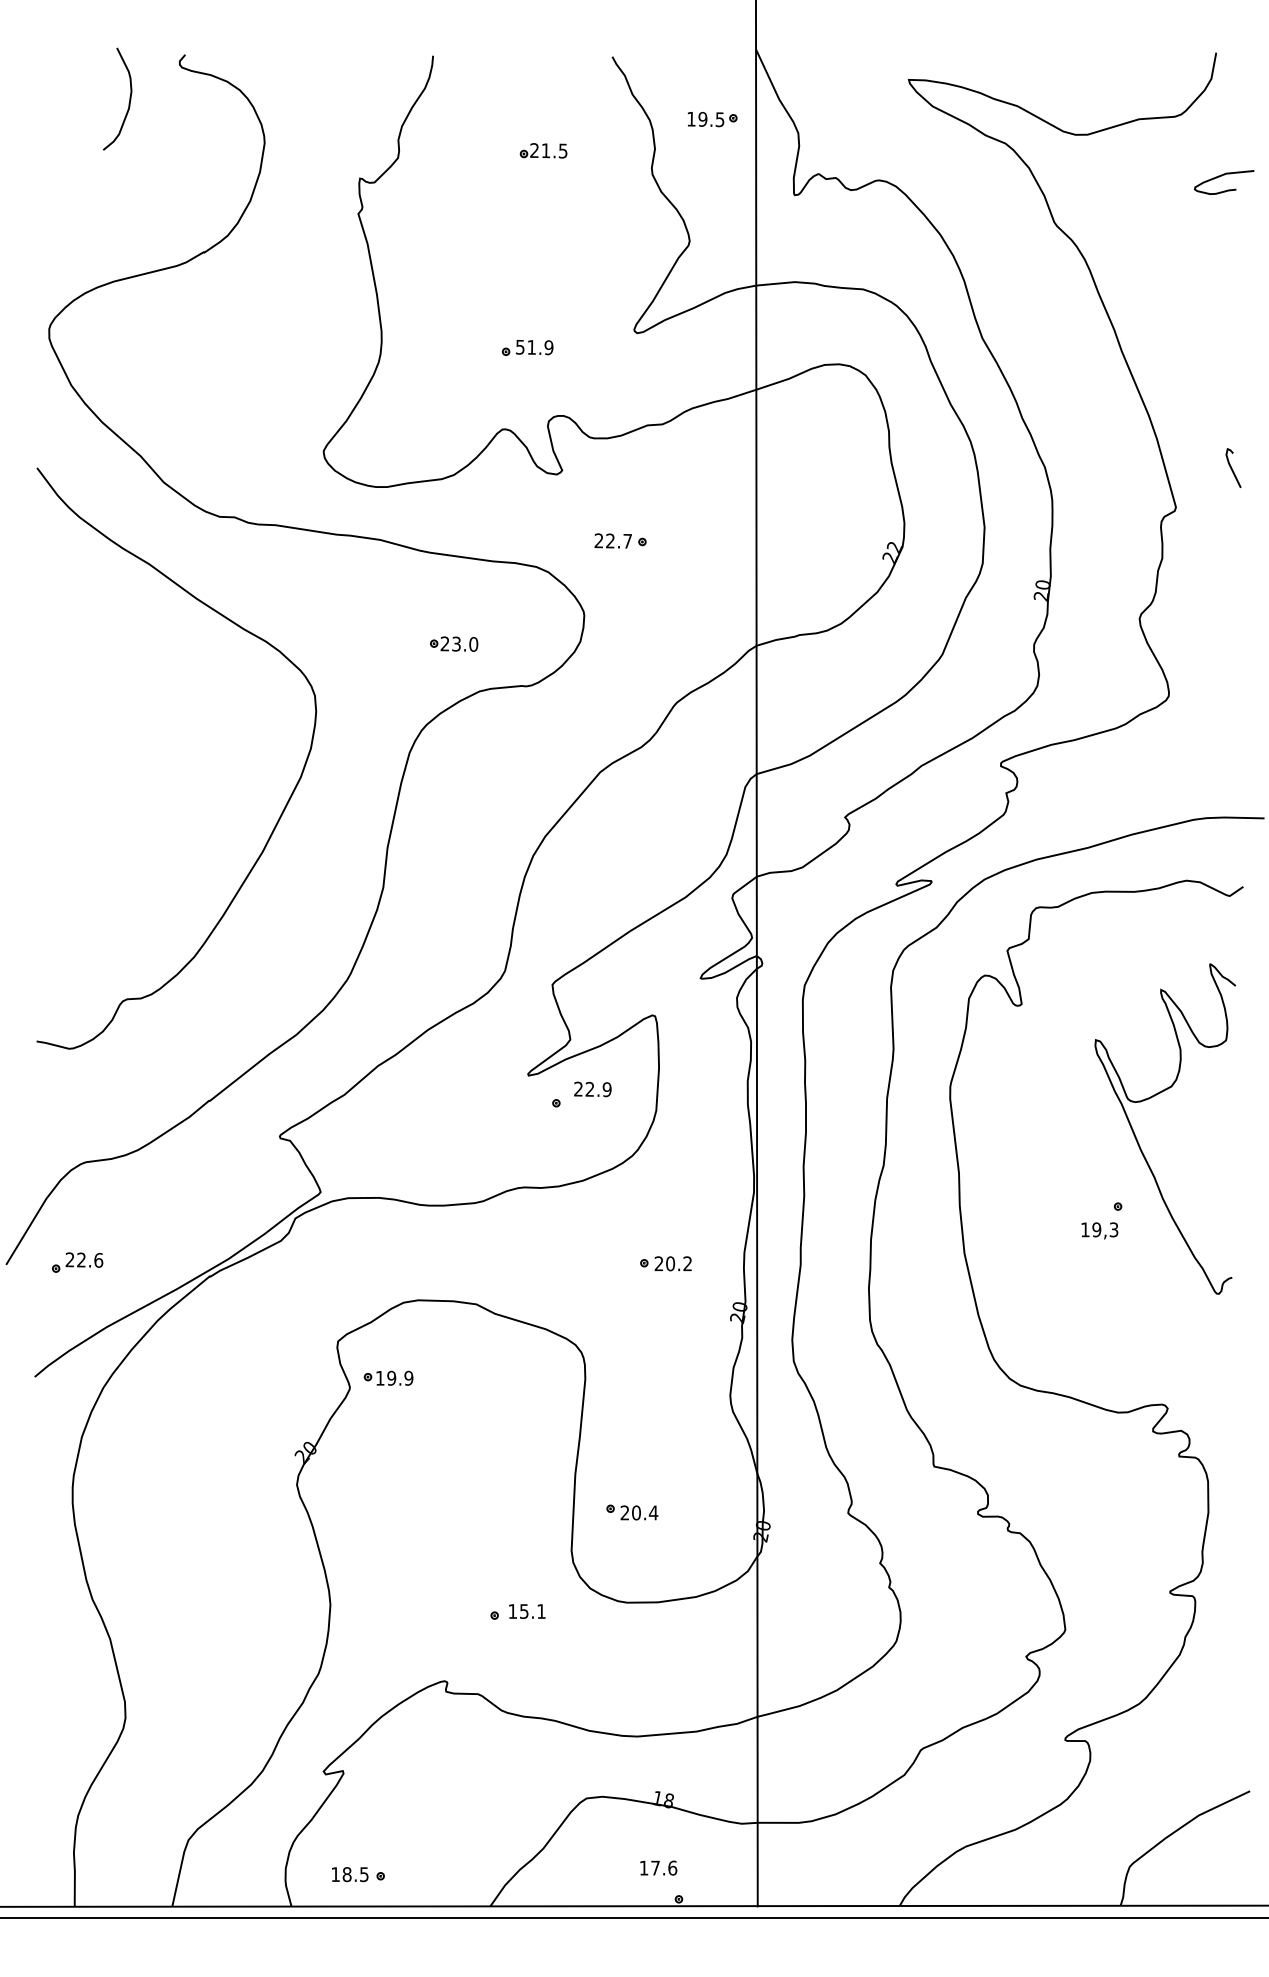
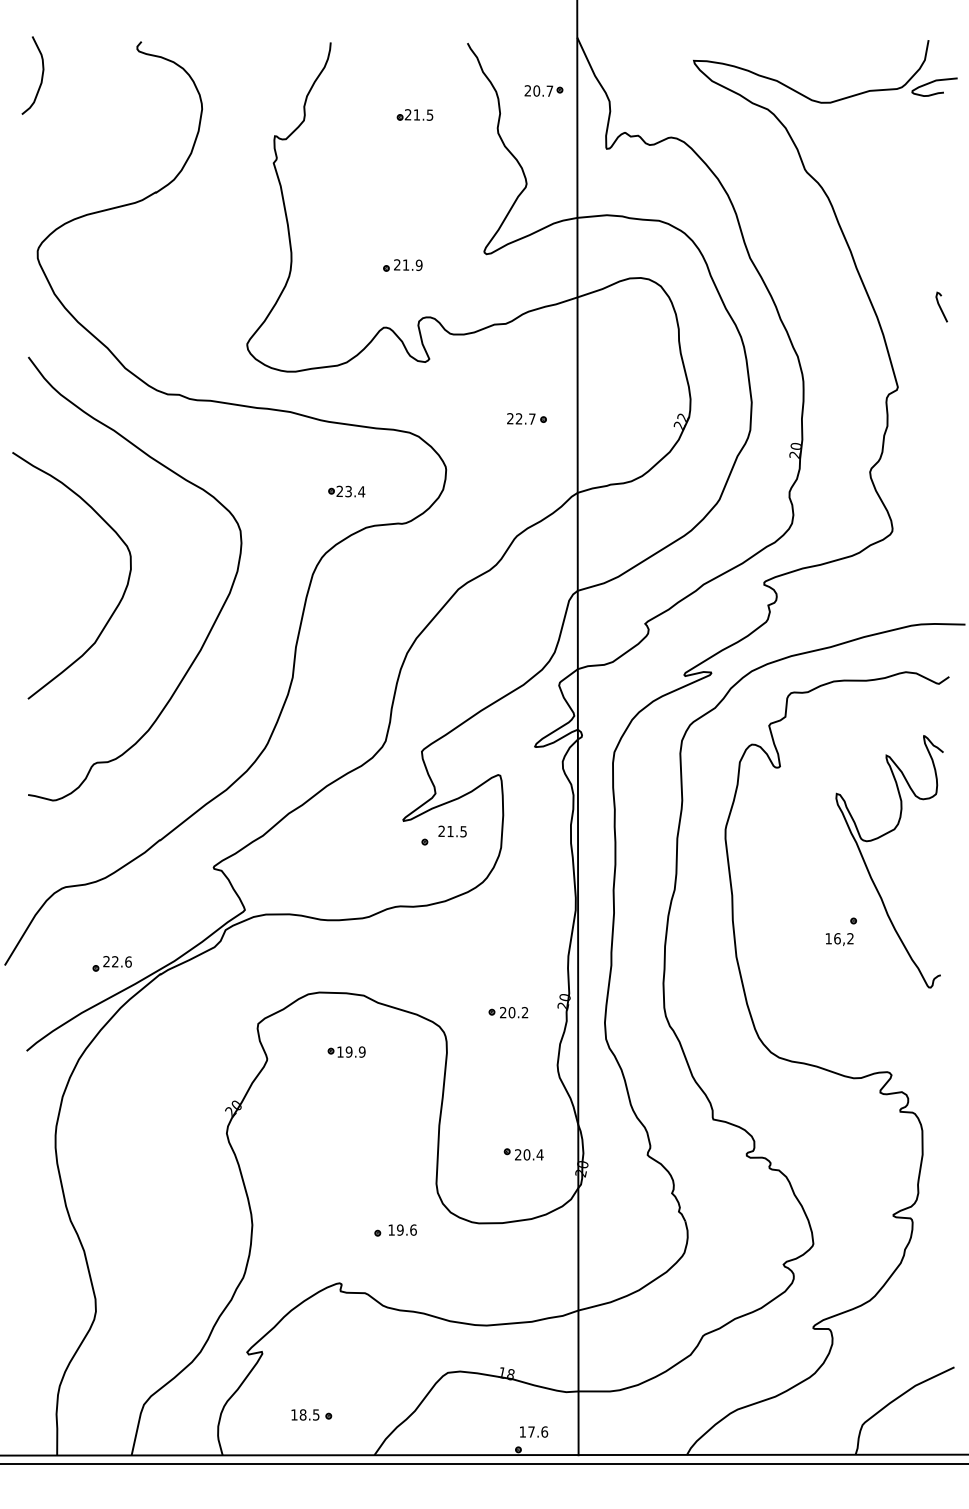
curve: (128, 99) -> (41, 75), moved
text: (705, 118) -> (538, 90), 19.5 -> 20.7
curve: (1223, 176) -> (934, 82), moved
text: (520, 346) -> (397, 264), 51.9 -> 21.9
curve: (1231, 467) -> (940, 306), moved
part: (620, 540) -> (526, 418), moved
text: (473, 643) -> (361, 491), 23.0 -> 23.4
curve: (156, 786) -> (119, 600), added
text: (597, 1089) -> (456, 831), 22.9 -> 21.5
text: (1104, 1229) -> (843, 938), 19,3 -> 16,2
part: (76, 1262) -> (111, 963), moved
part: (665, 1263) -> (508, 1012), moved
part: (388, 1377) -> (346, 1051), moved
part: (631, 1512) -> (523, 1154), moved
text: (532, 1610) -> (406, 1229), 15.1 -> 19.6
text: (659, 1867) -> (534, 1431), moved
part: (358, 1873) -> (311, 1414), moved

